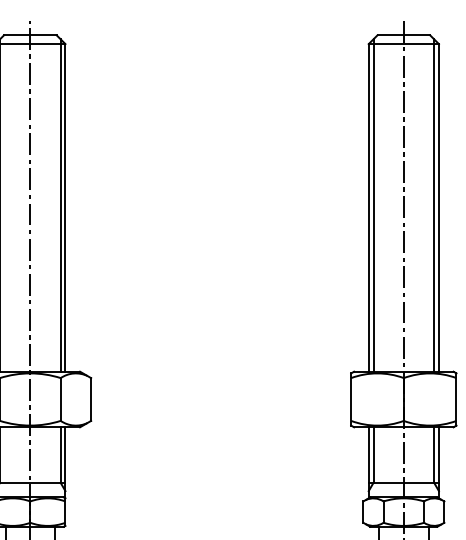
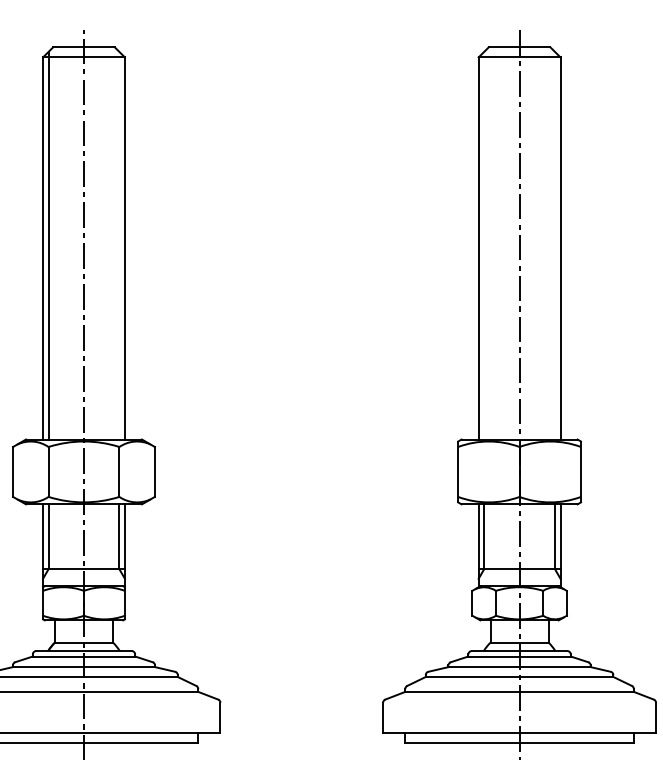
line: (60, 205) -> (119, 245), removed
line: (373, 205) -> (484, 245), removed
line: (434, 205) -> (555, 245), removed

